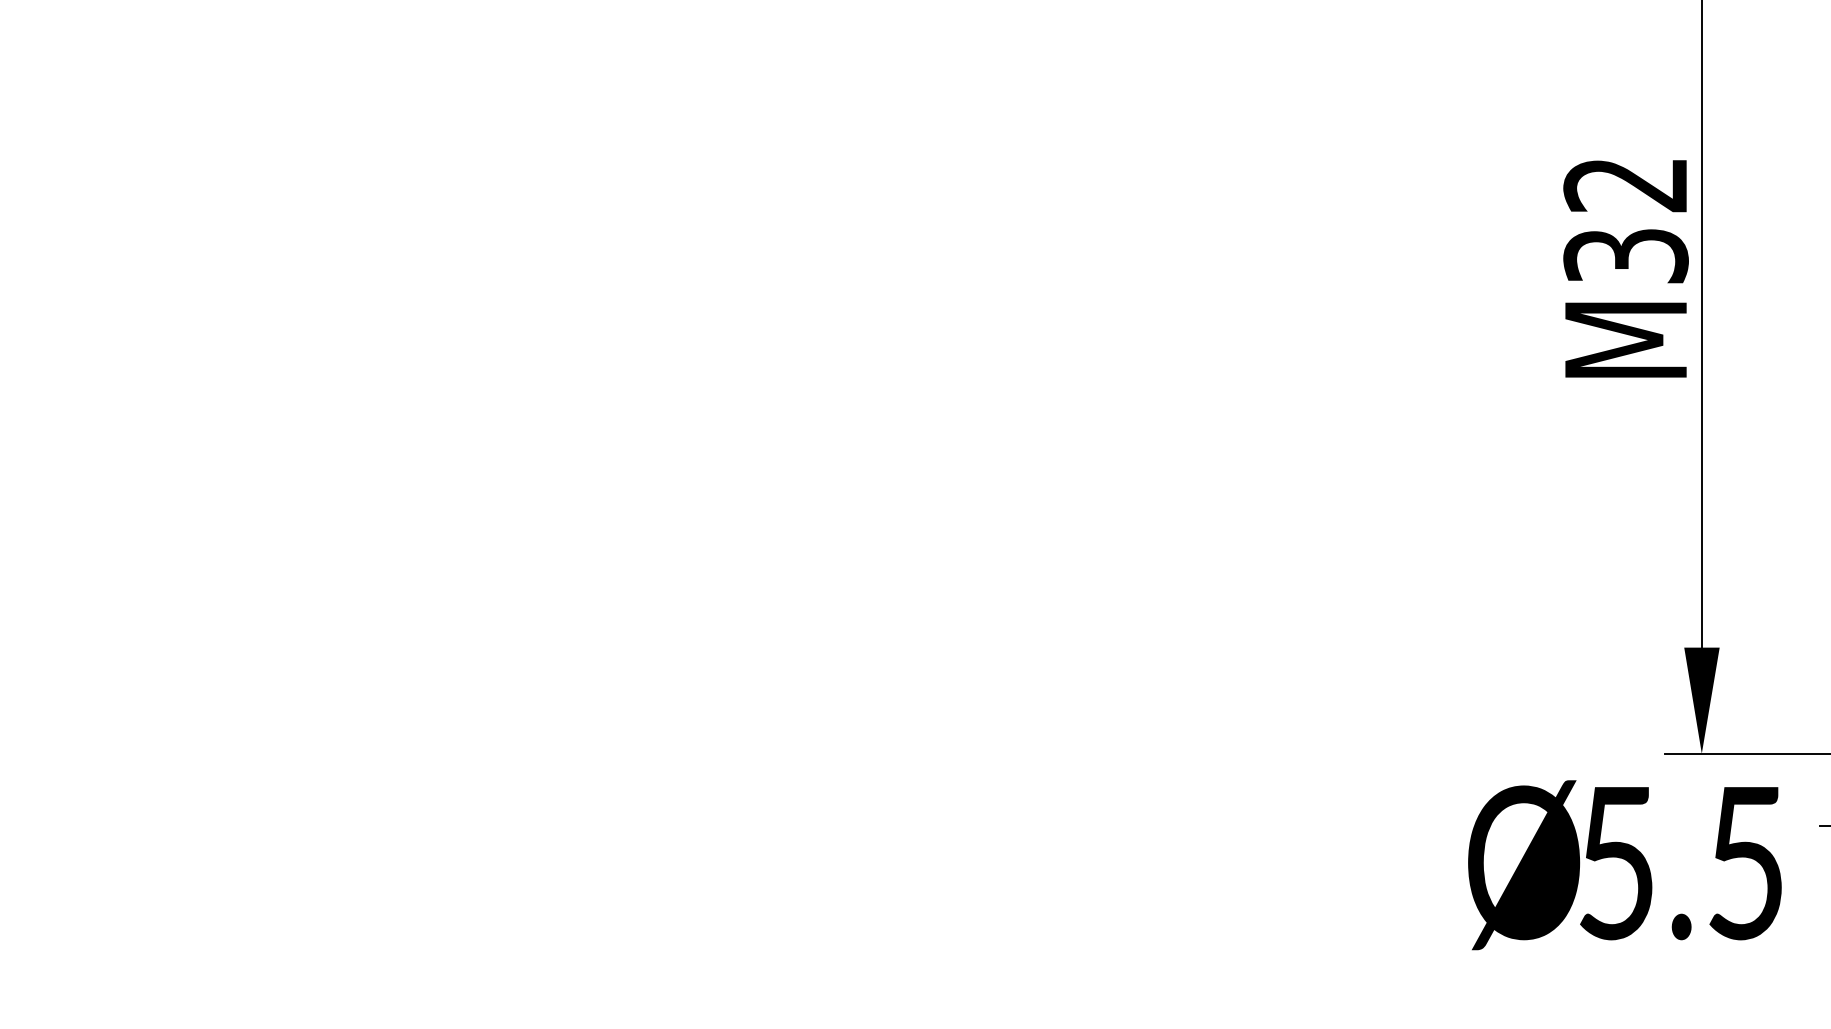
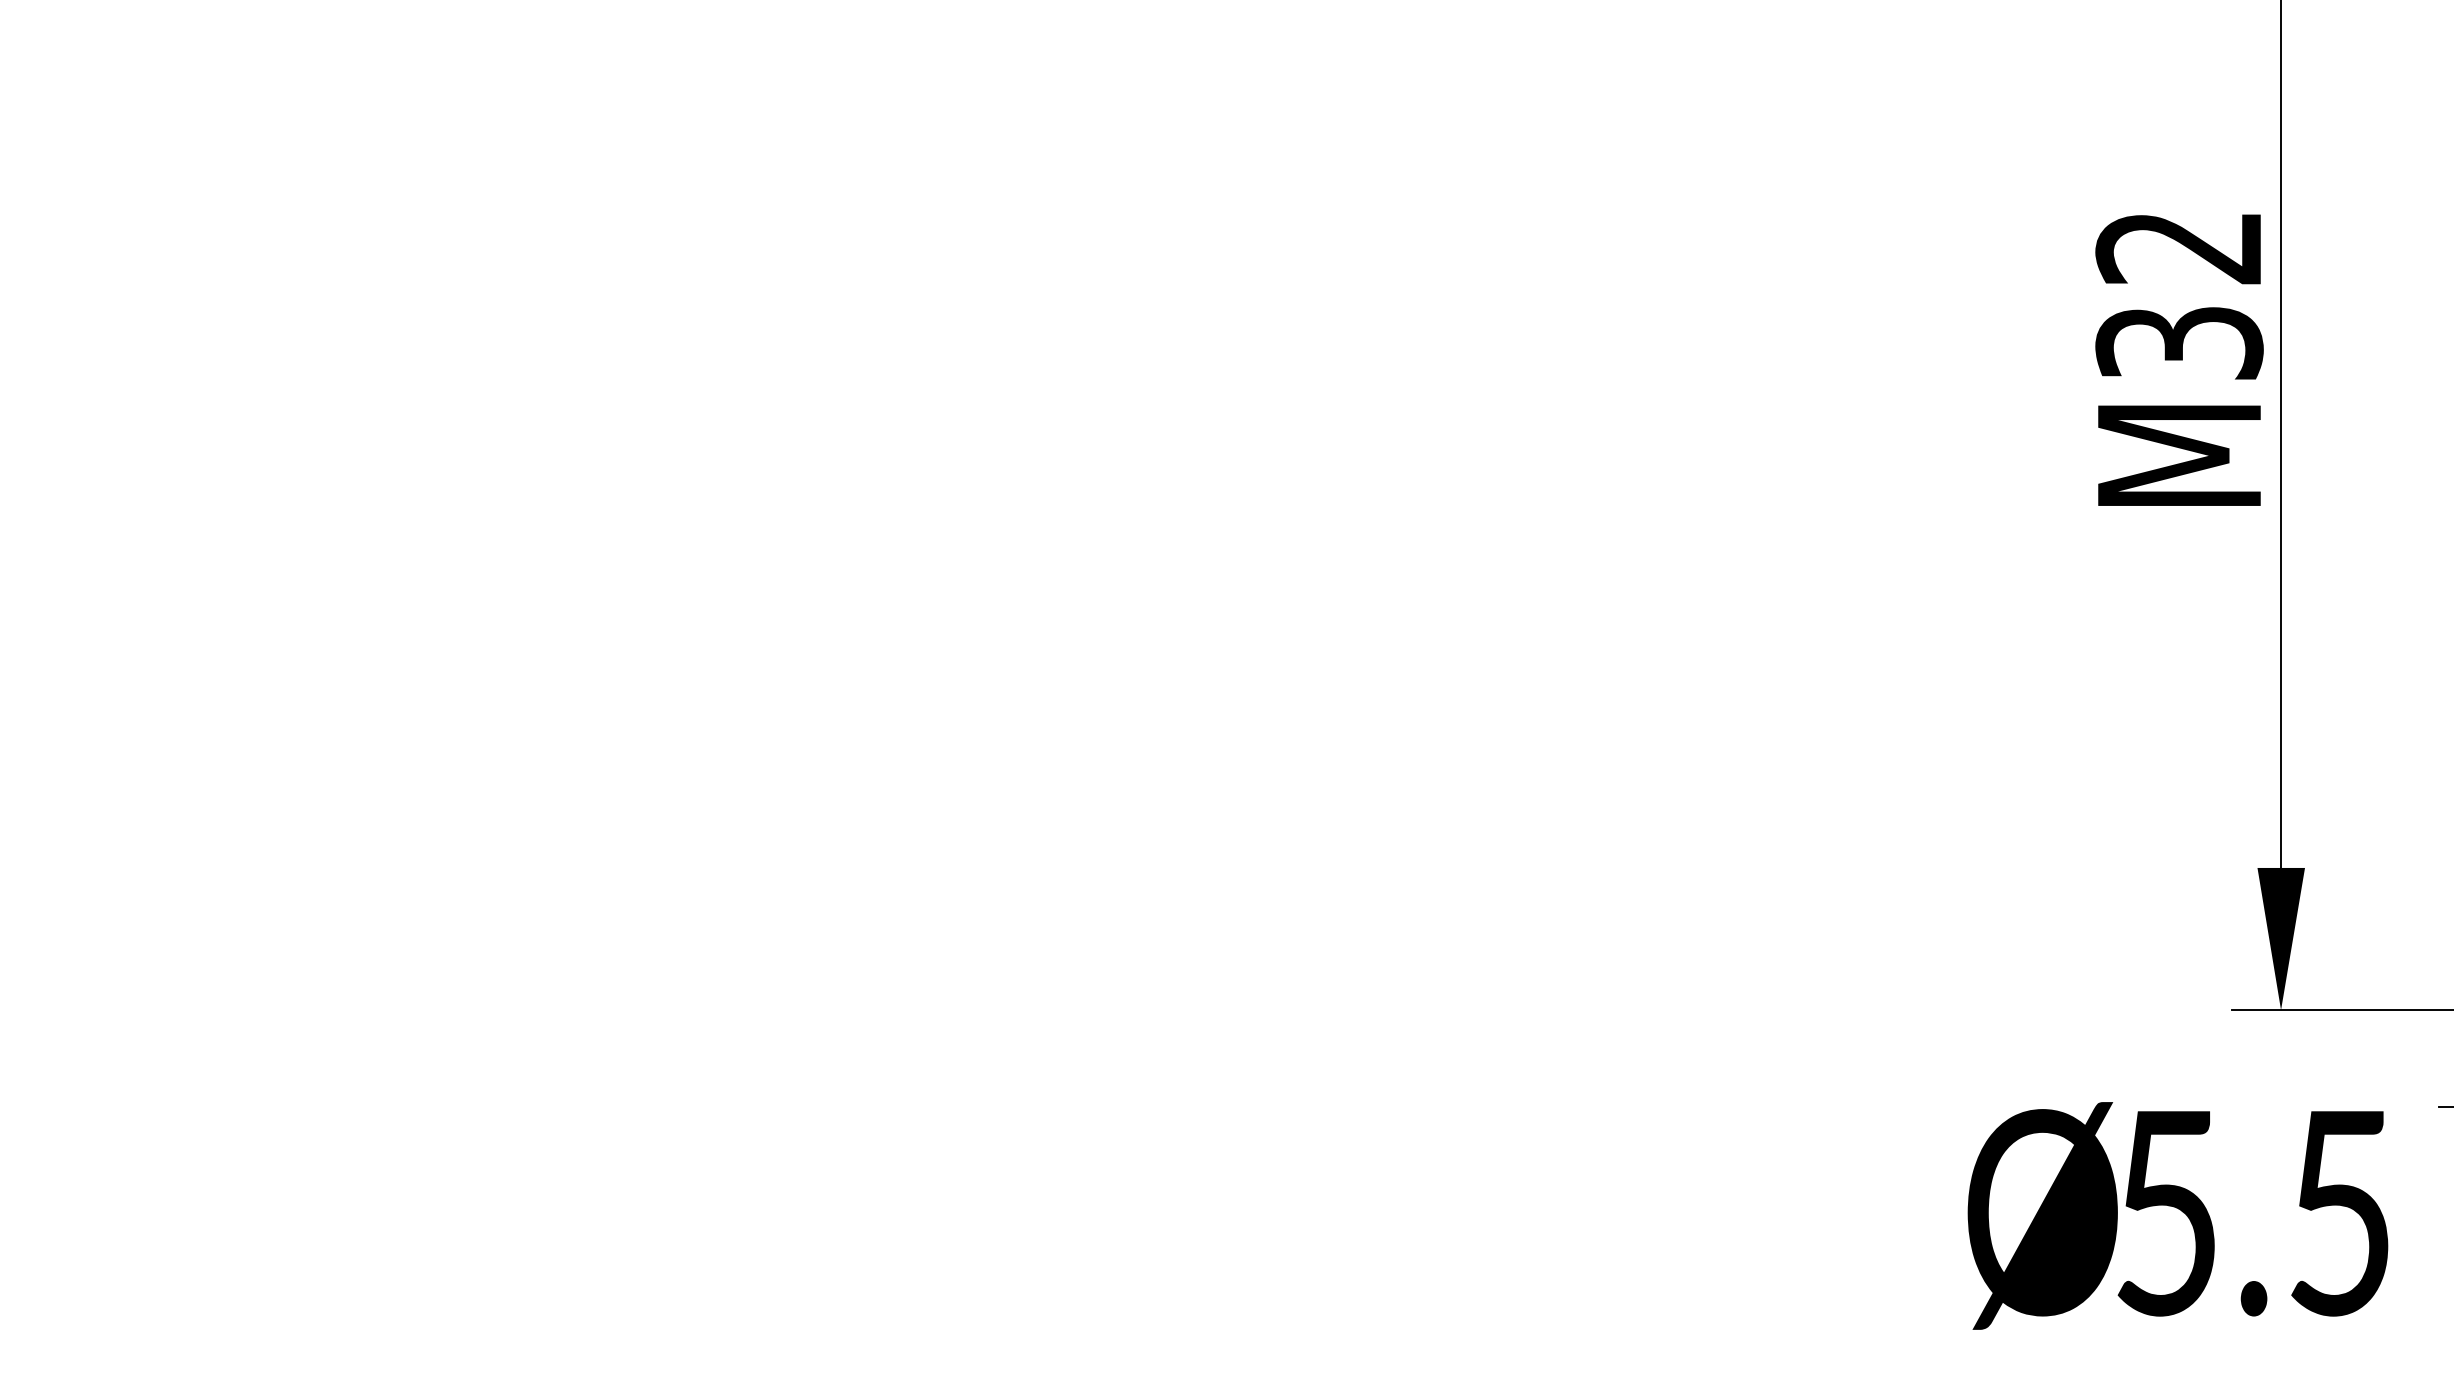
text: (1624, 865) -> (2177, 1216), moved

